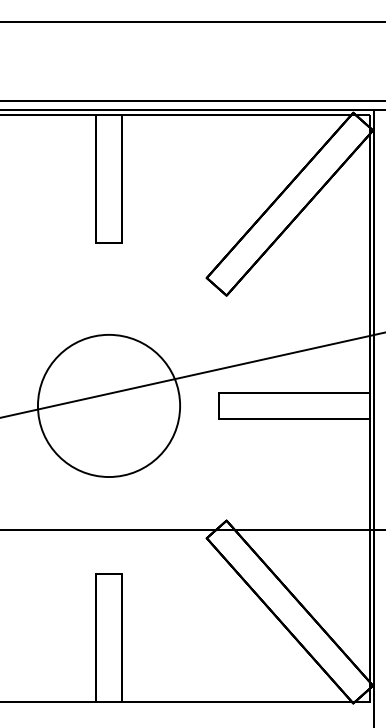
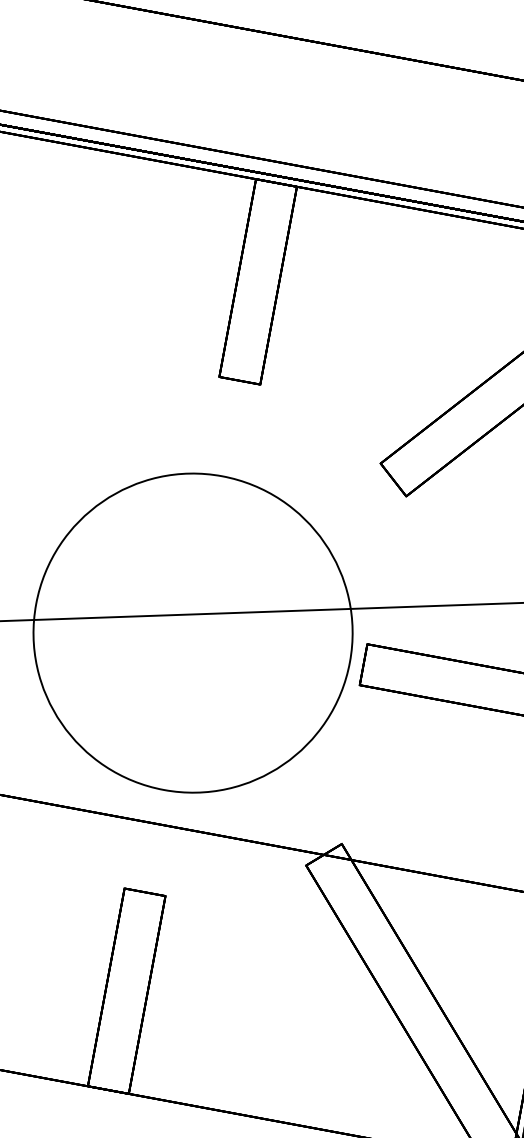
circle: (108, 405) -> (192, 632), size x1.43

